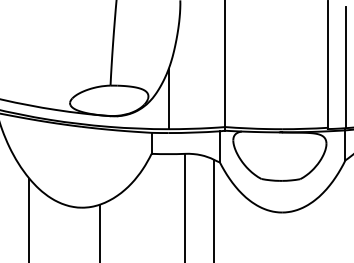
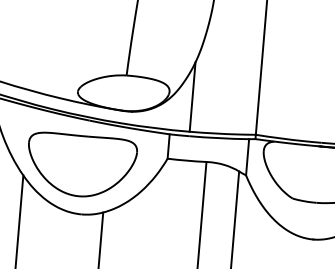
part: (78, 166) -> (81, 166), added

